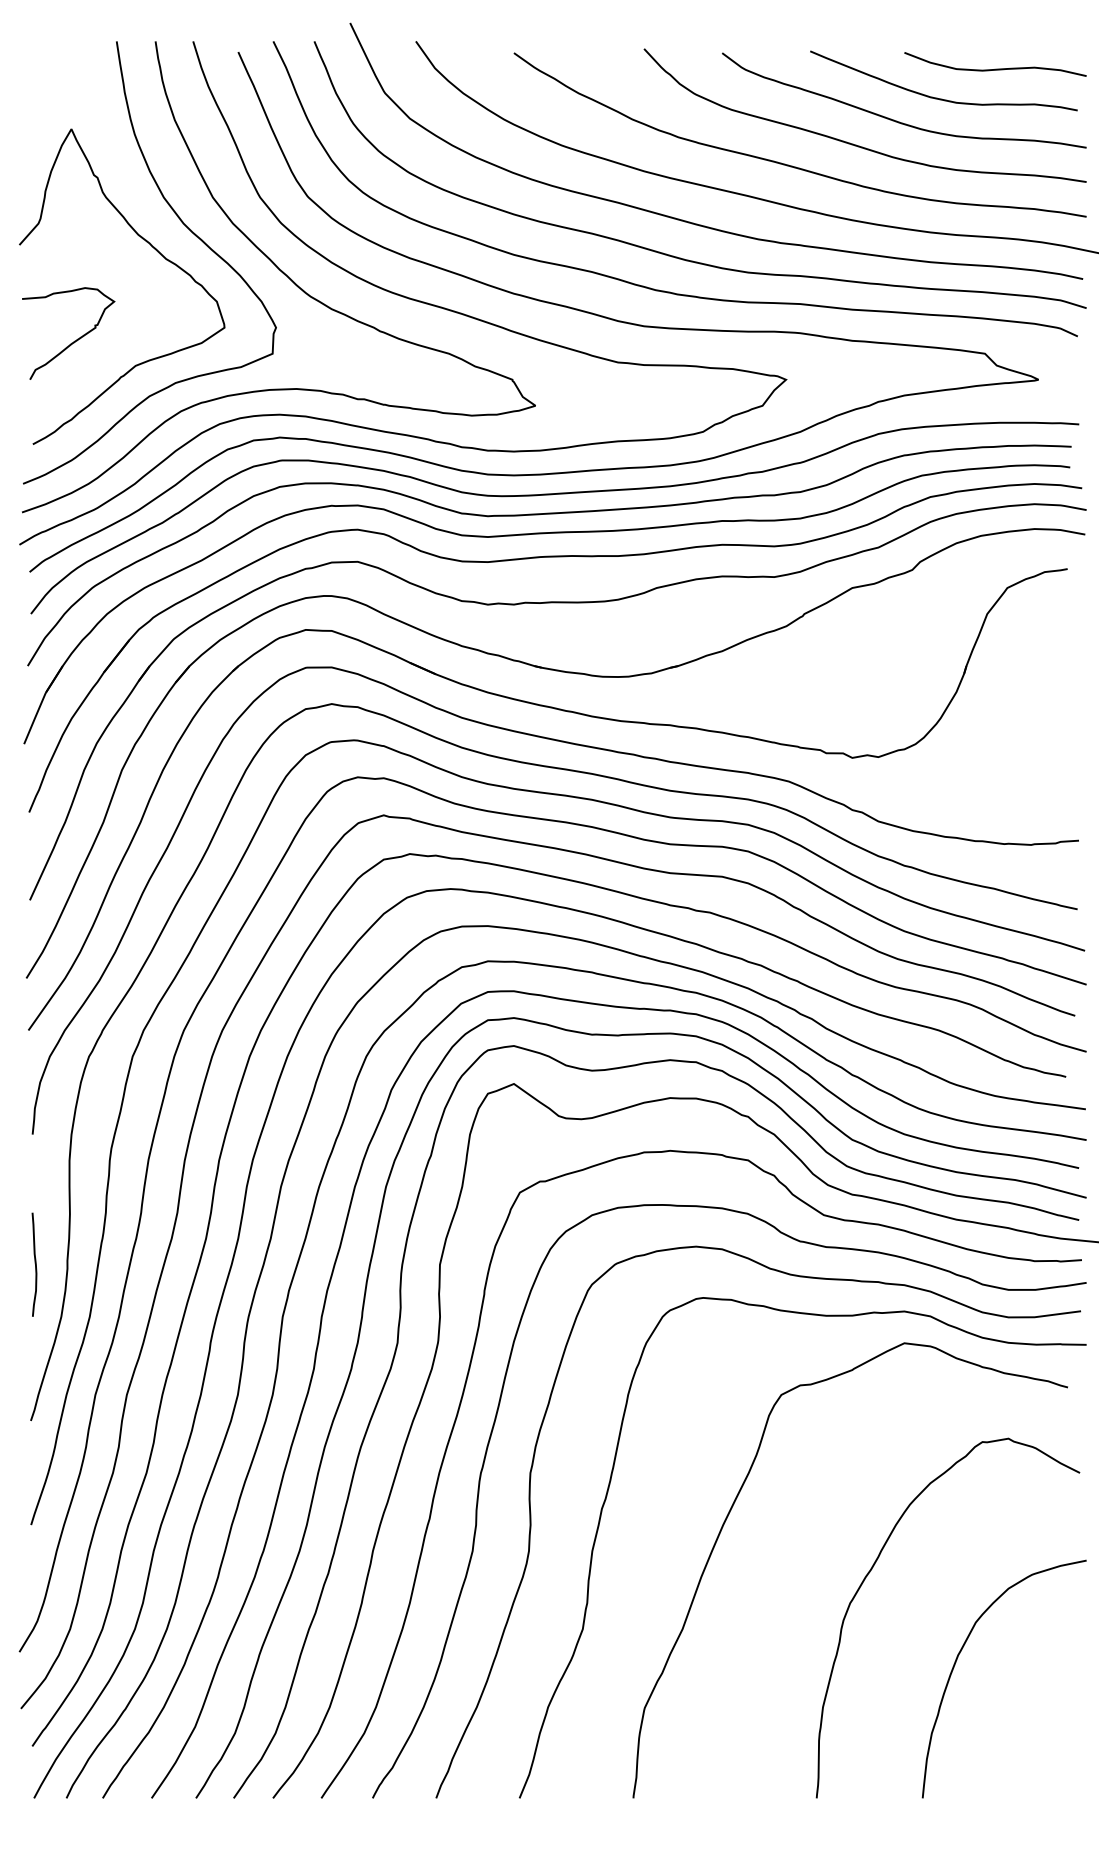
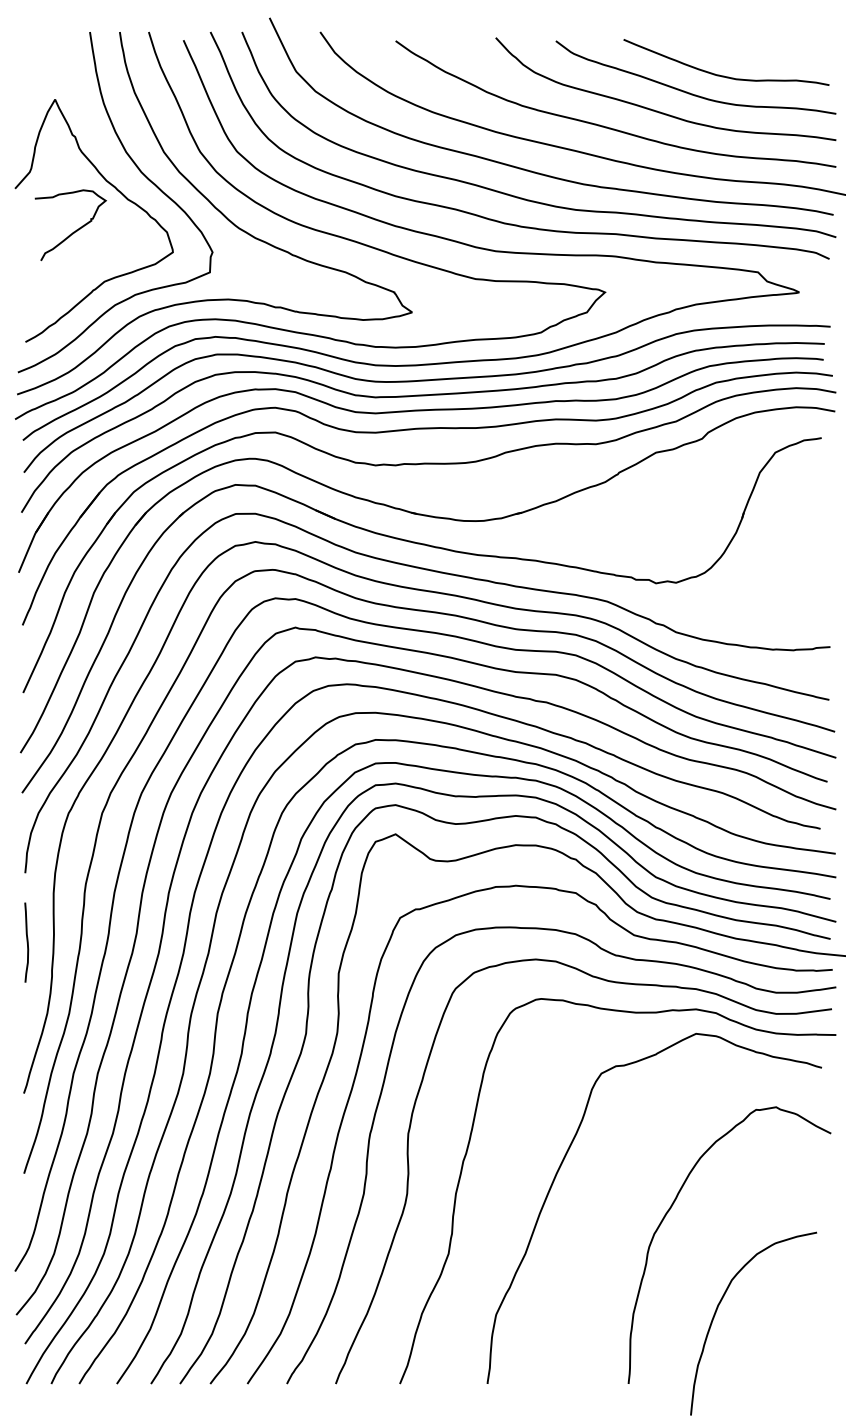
curve: (995, 68) -> (766, 52), removed
curve: (74, 340) -> (75, 230), moved
curve: (34, 1263) -> (26, 941), moved
curve: (957, 1660) -> (717, 1309), moved

